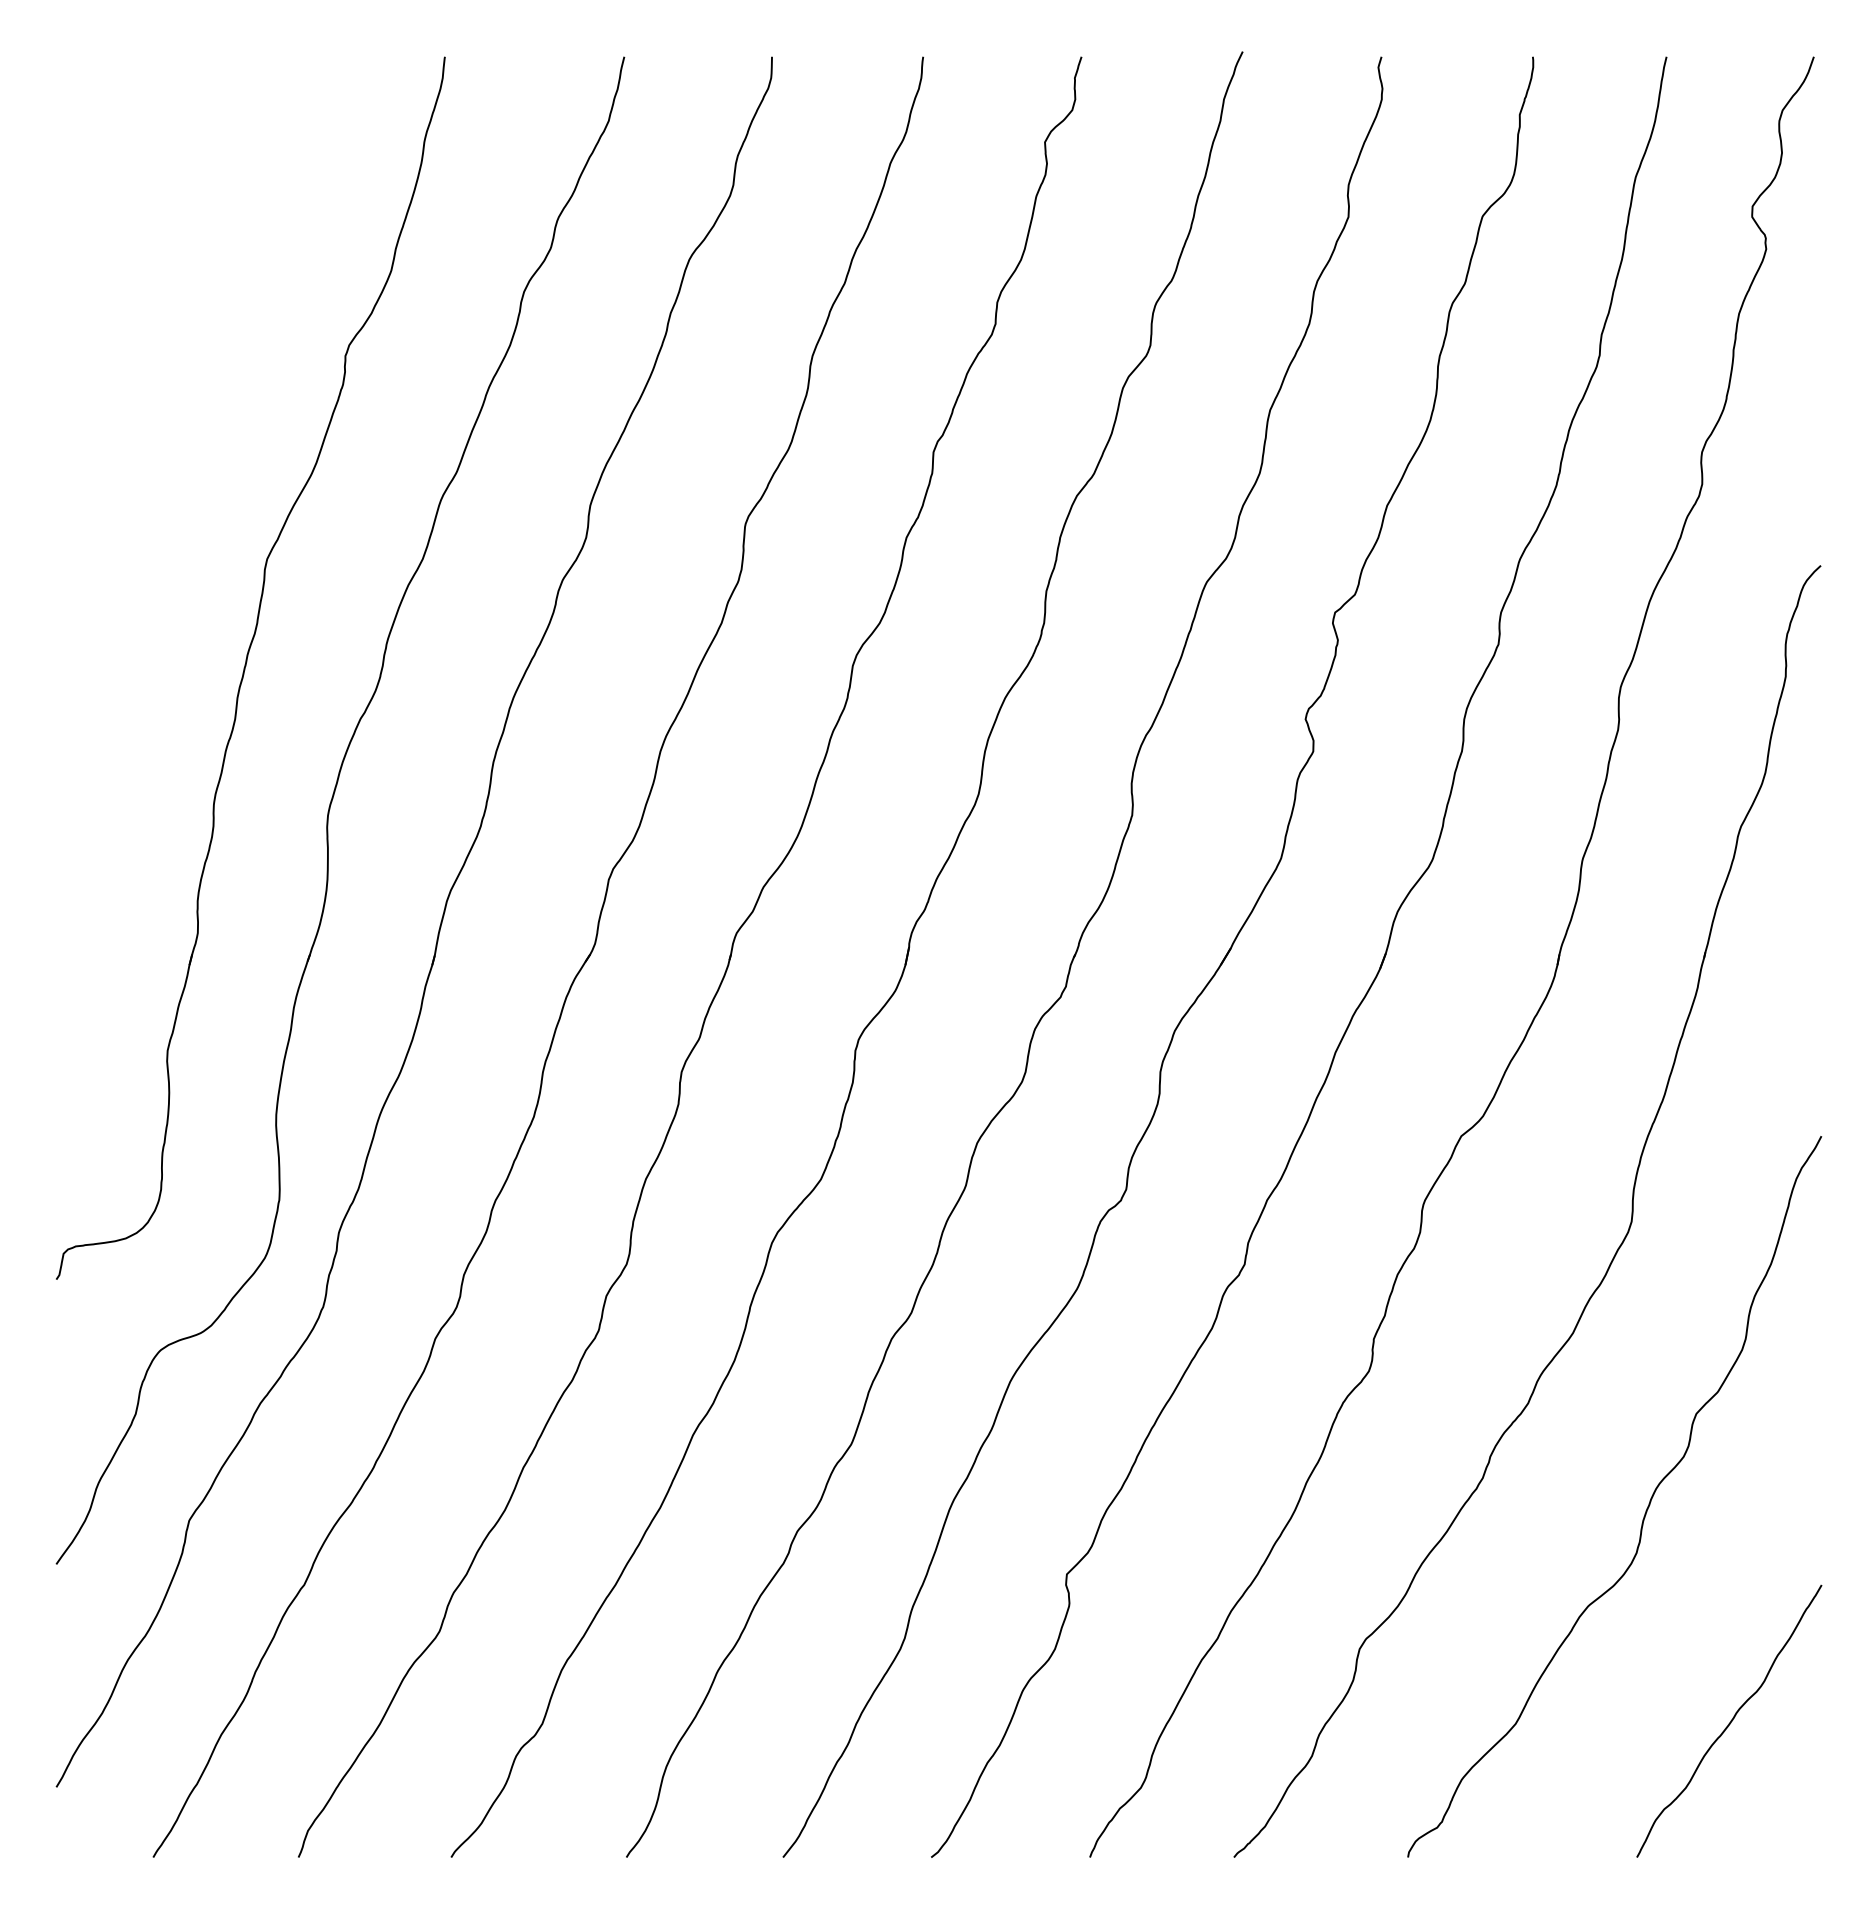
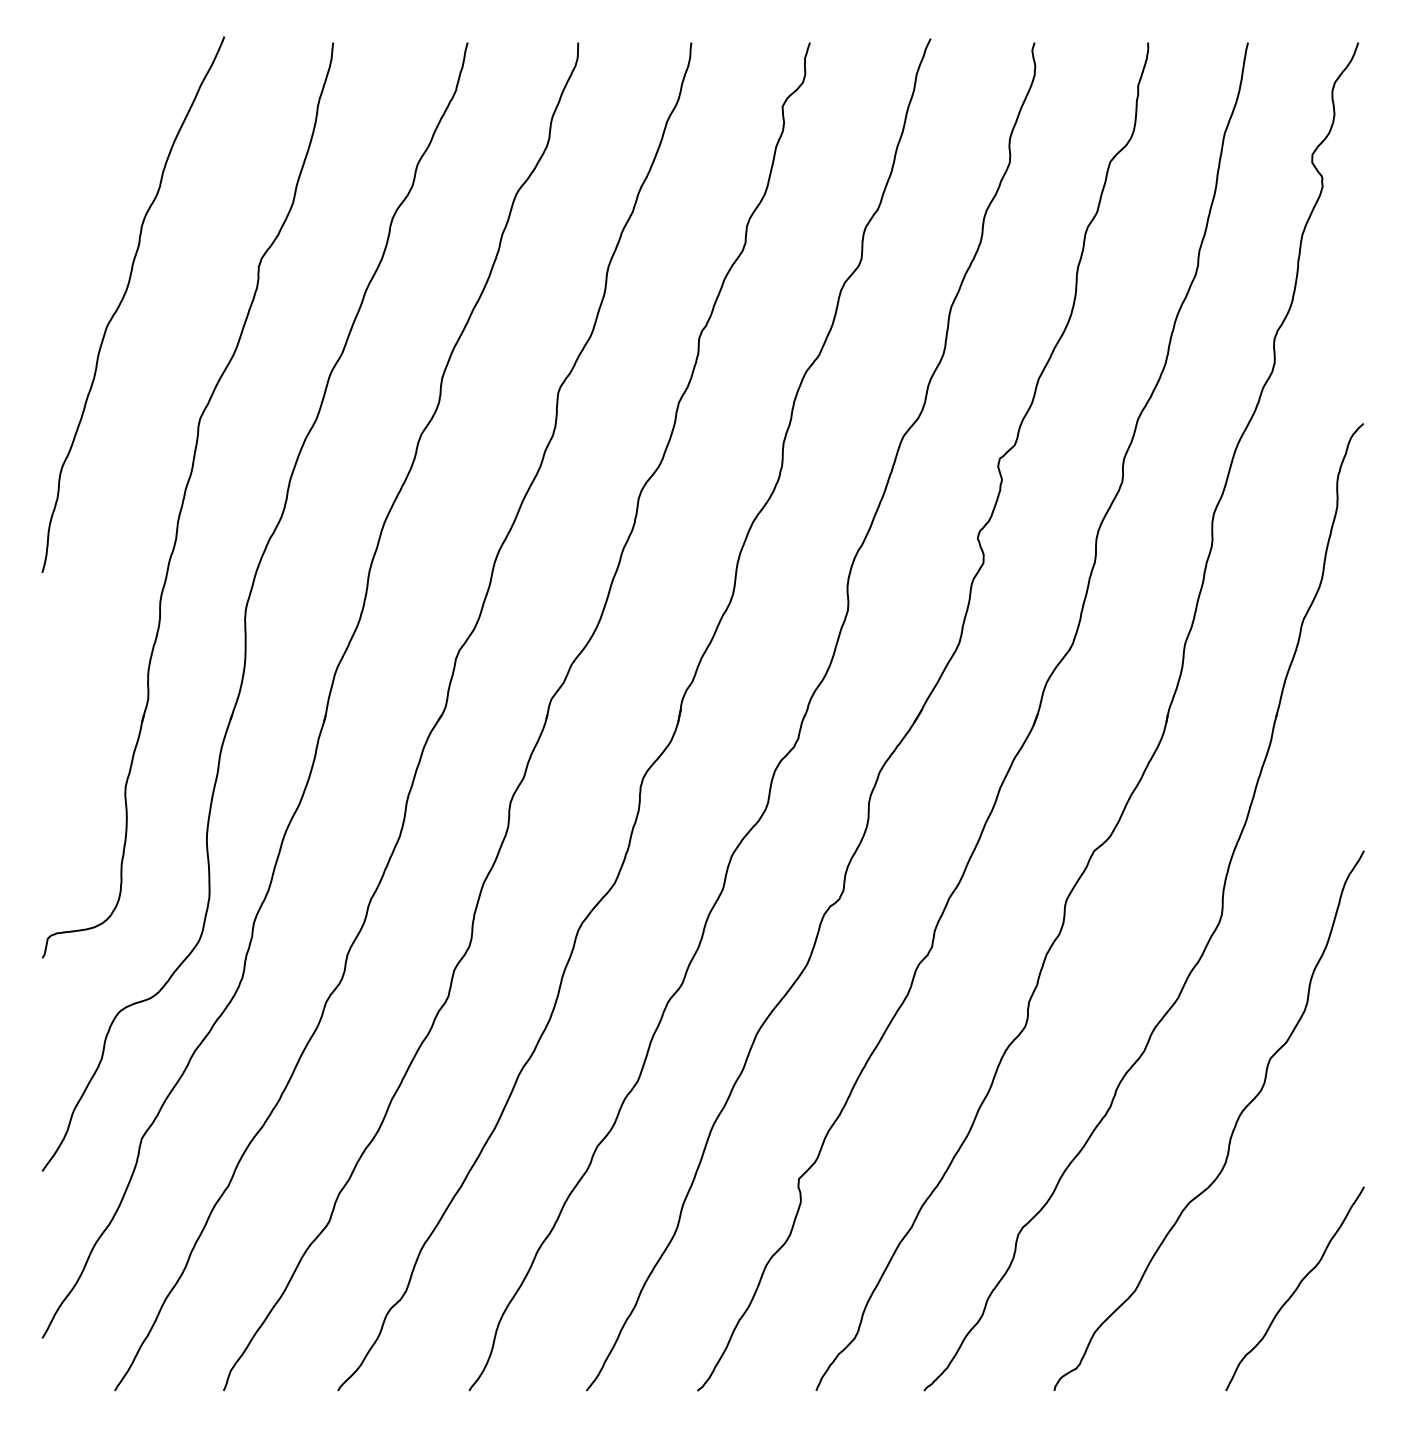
curve: (164, 399) -> (123, 299), added

